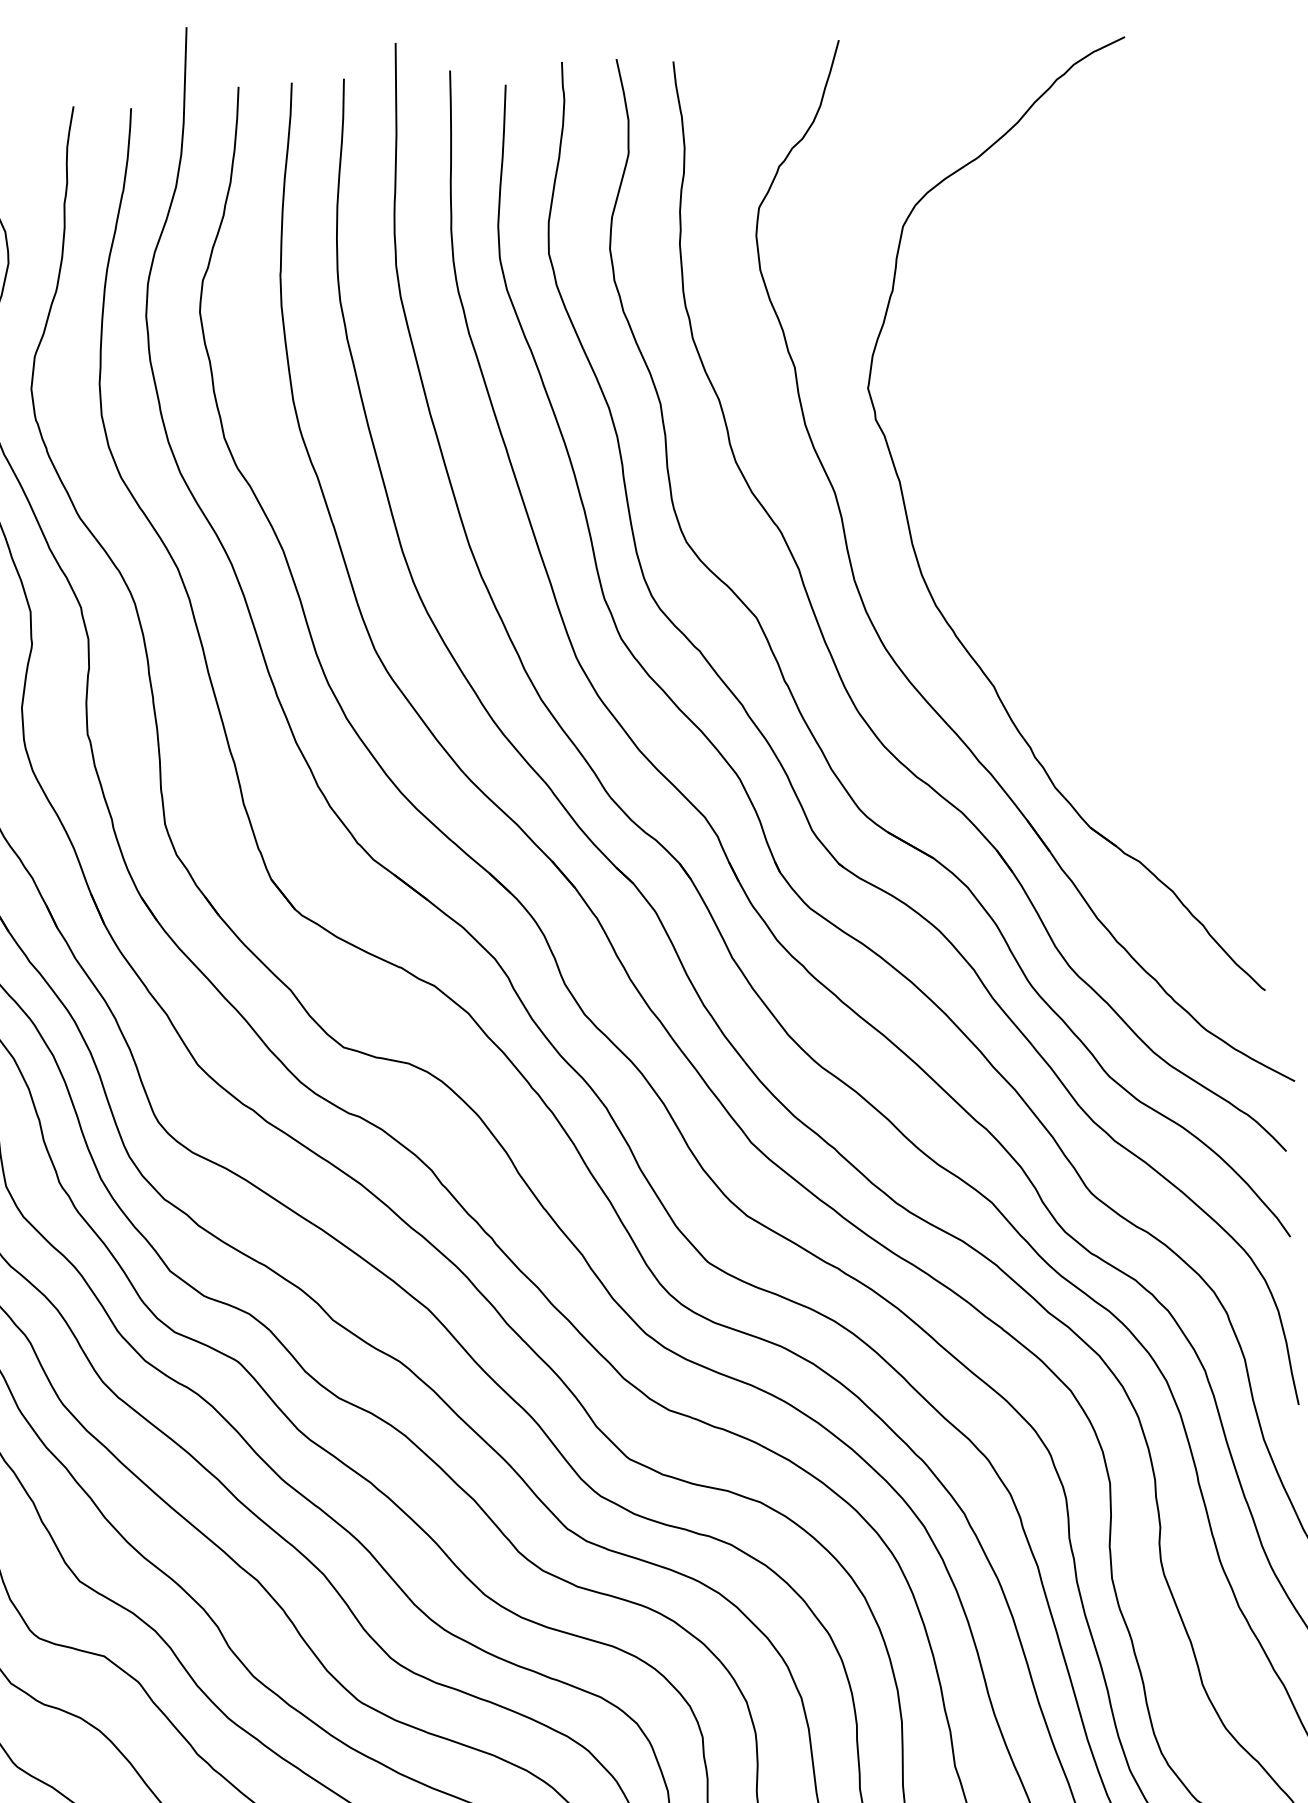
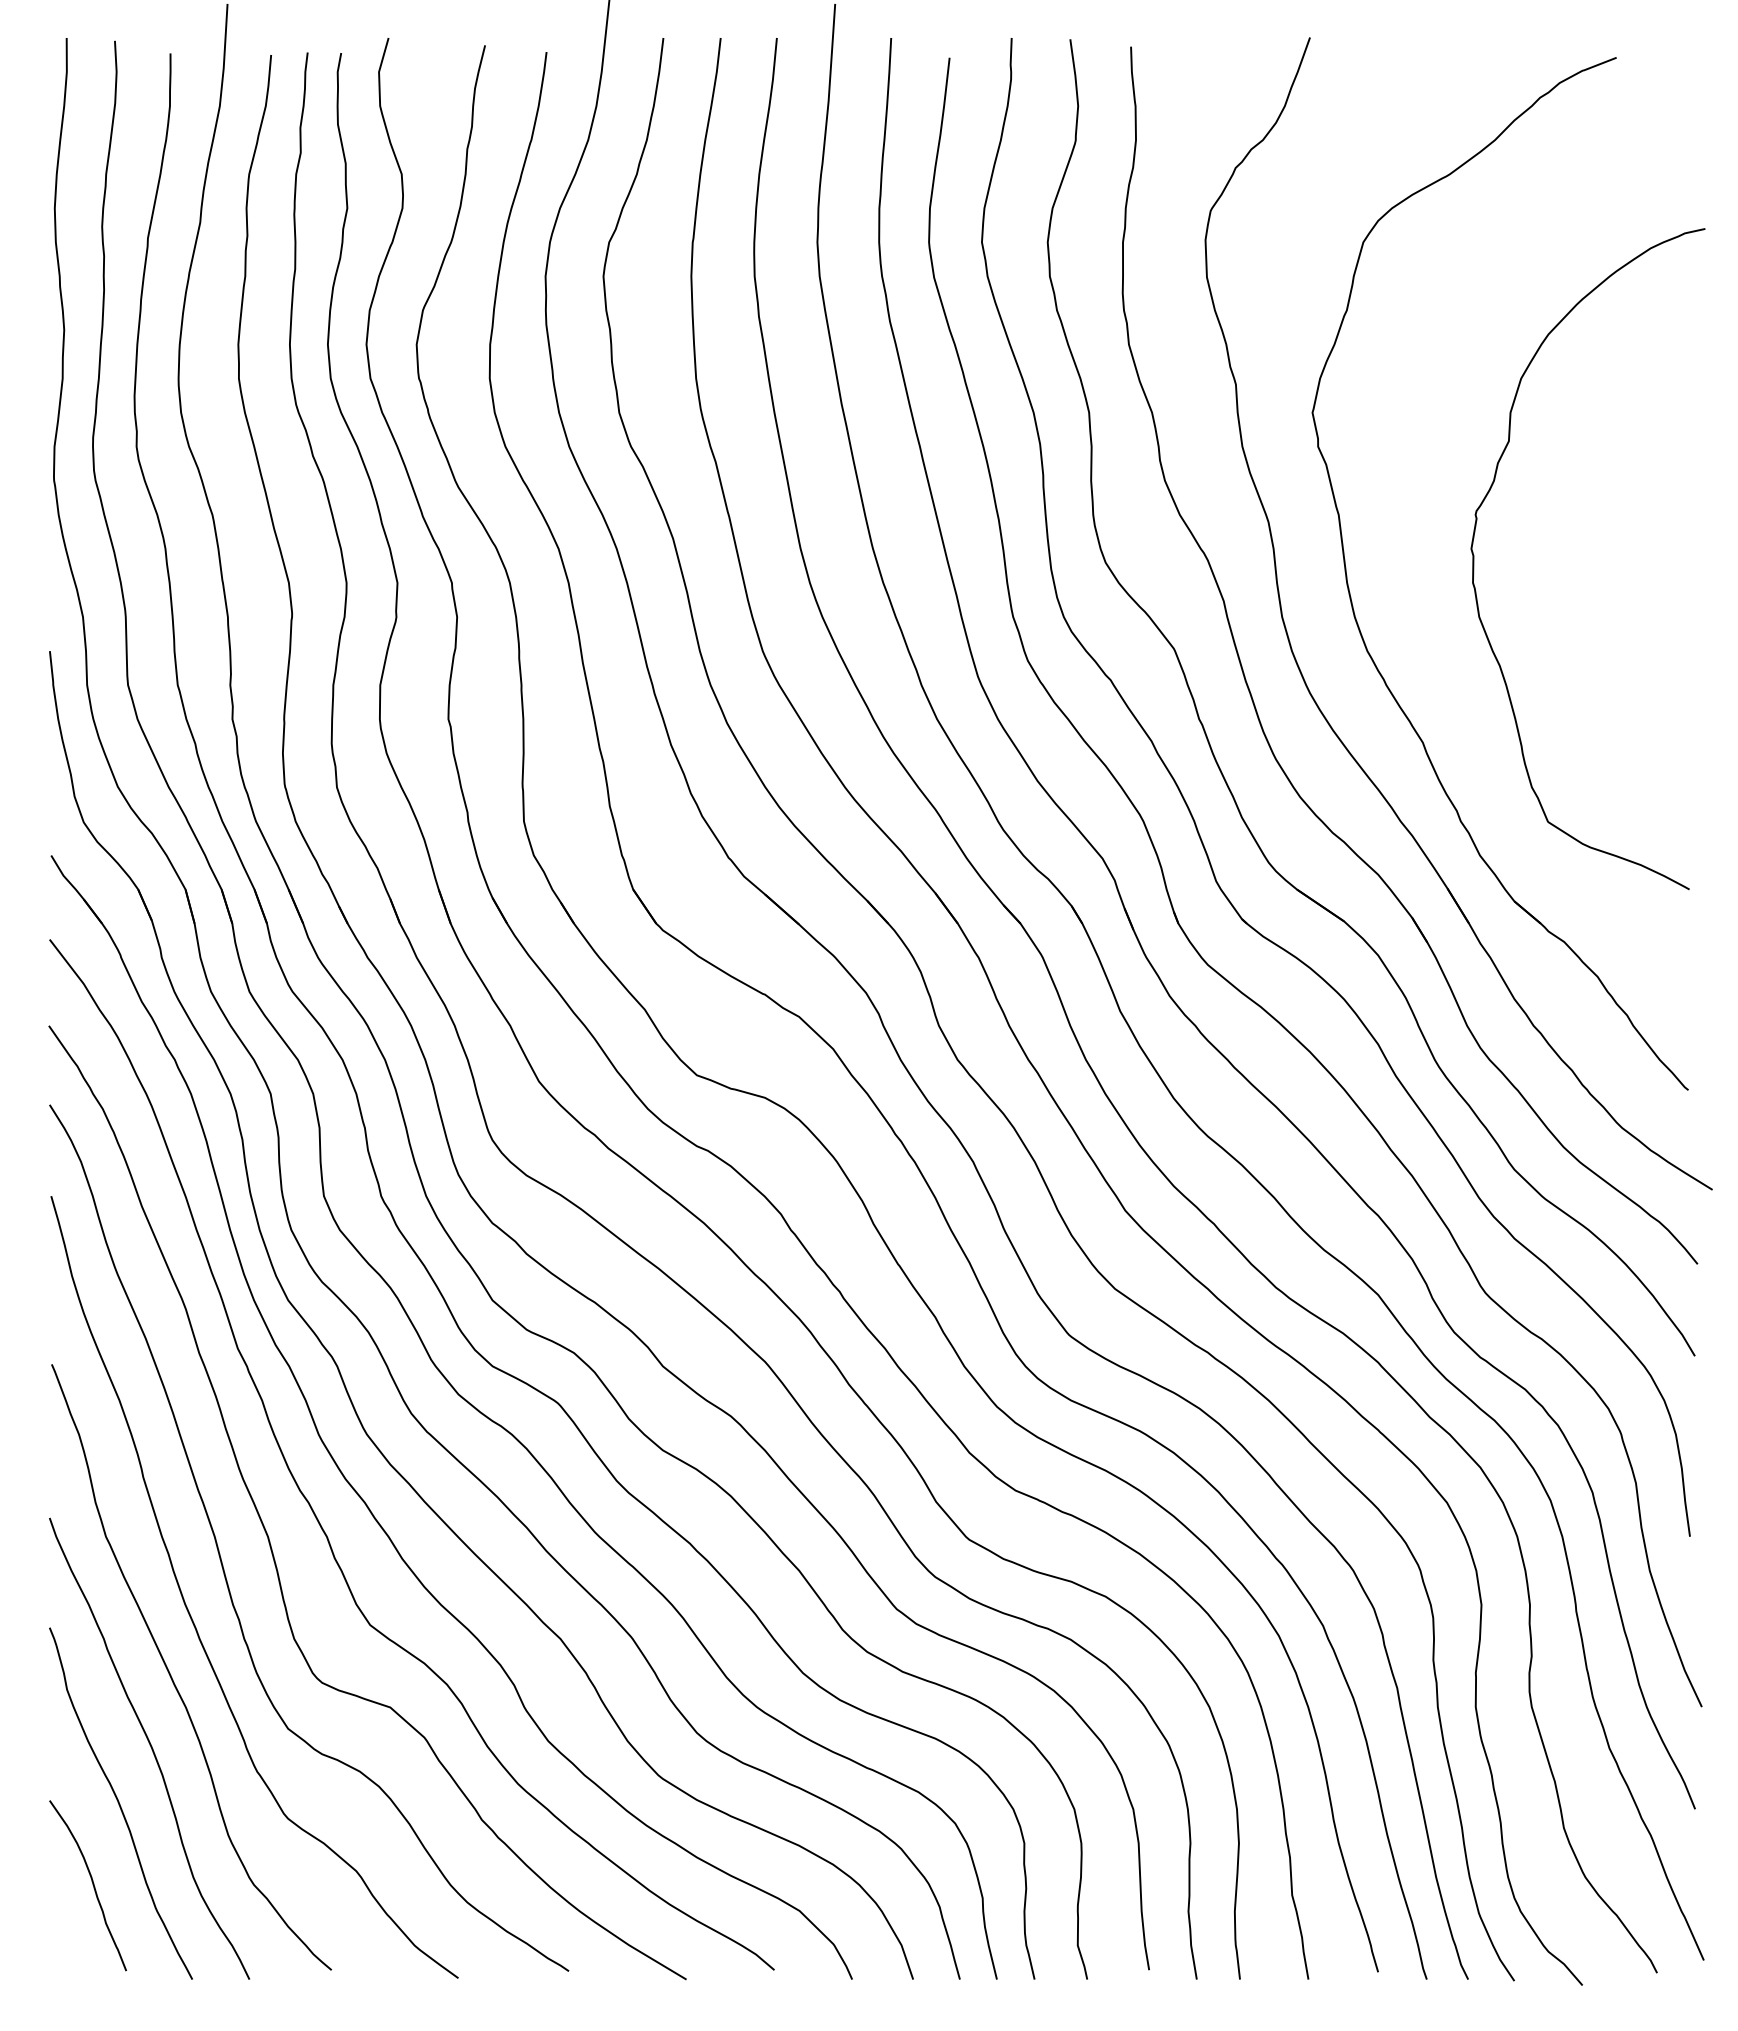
curve: (1028, 512) -> (1474, 558), added

